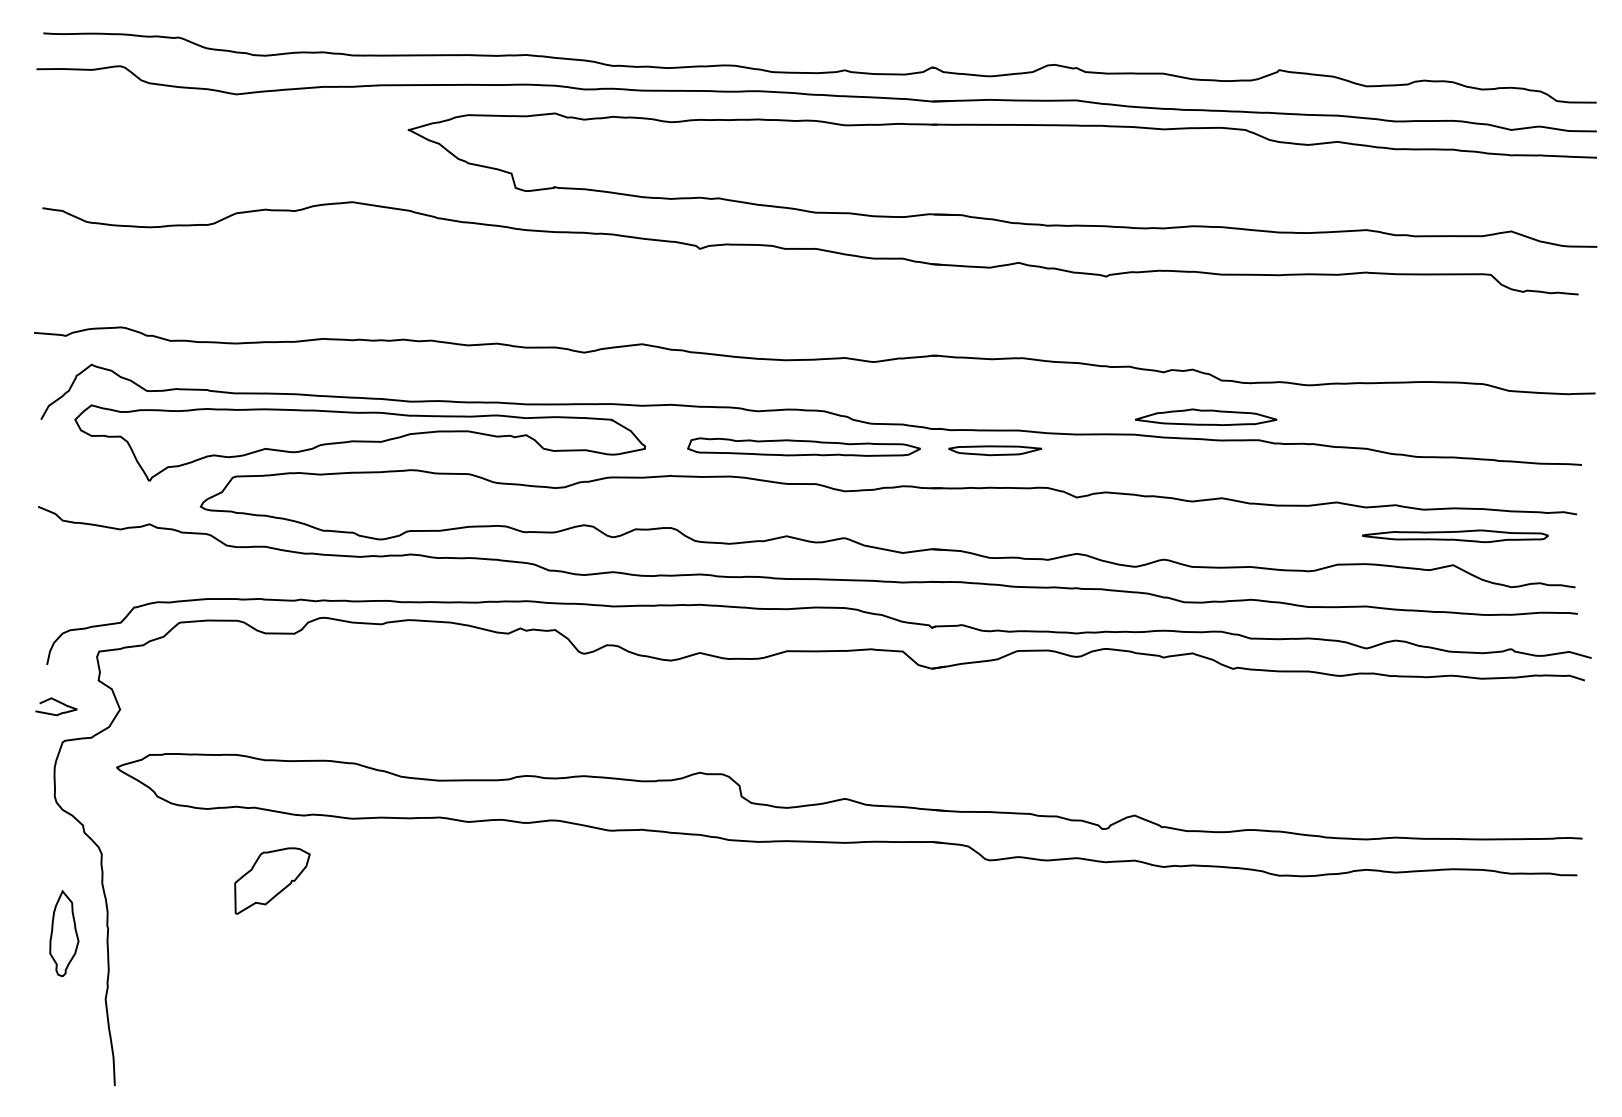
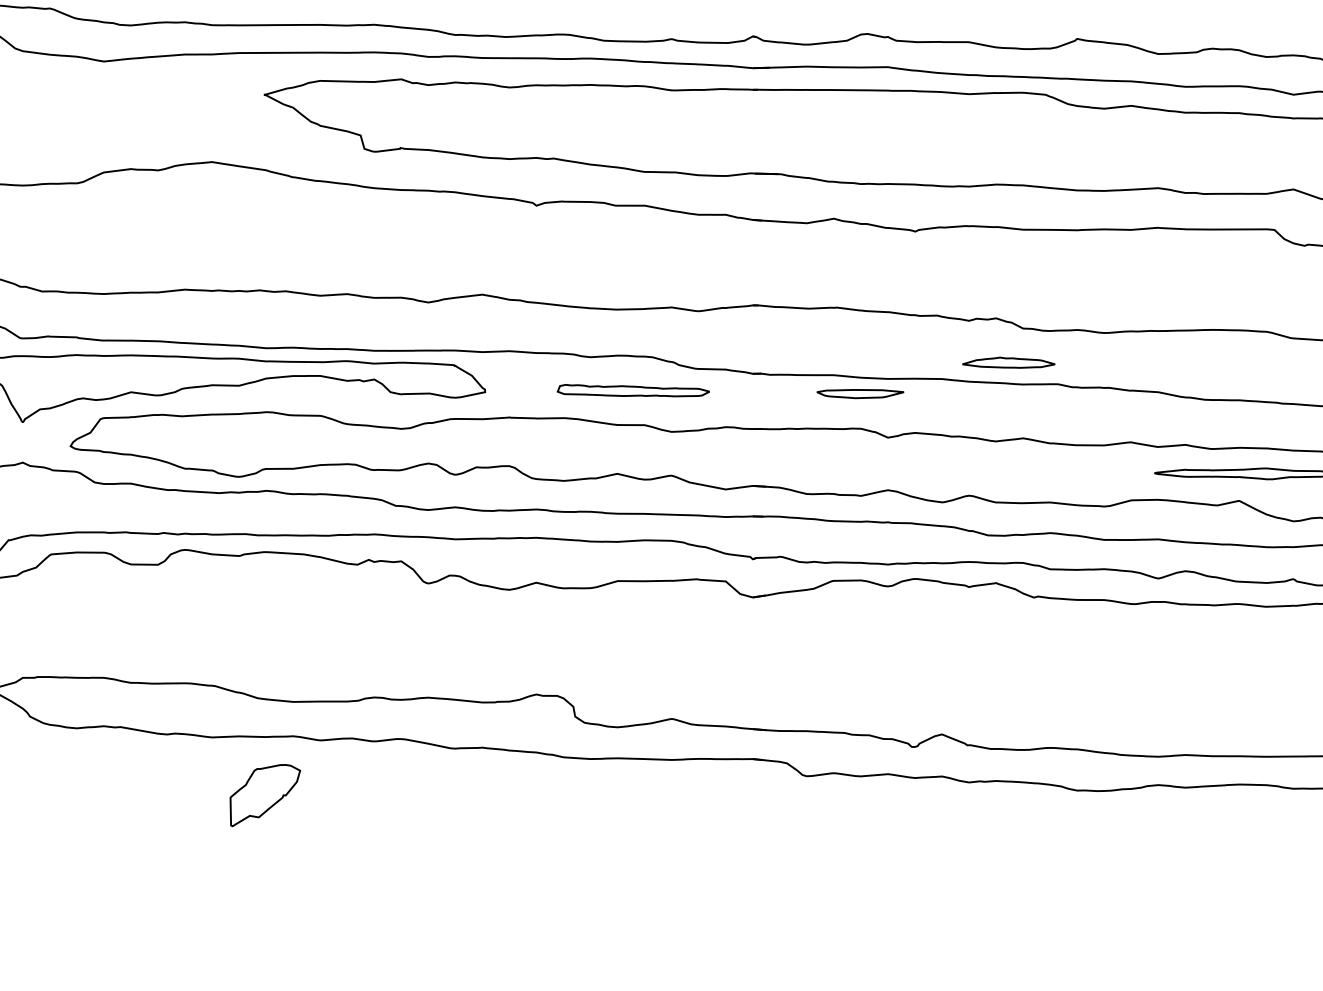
part: (1206, 416) -> (1009, 362), size x0.7
part: (803, 446) -> (633, 390), size x0.7
part: (994, 450) -> (859, 393), moved
part: (272, 880) -> (265, 795), moved

